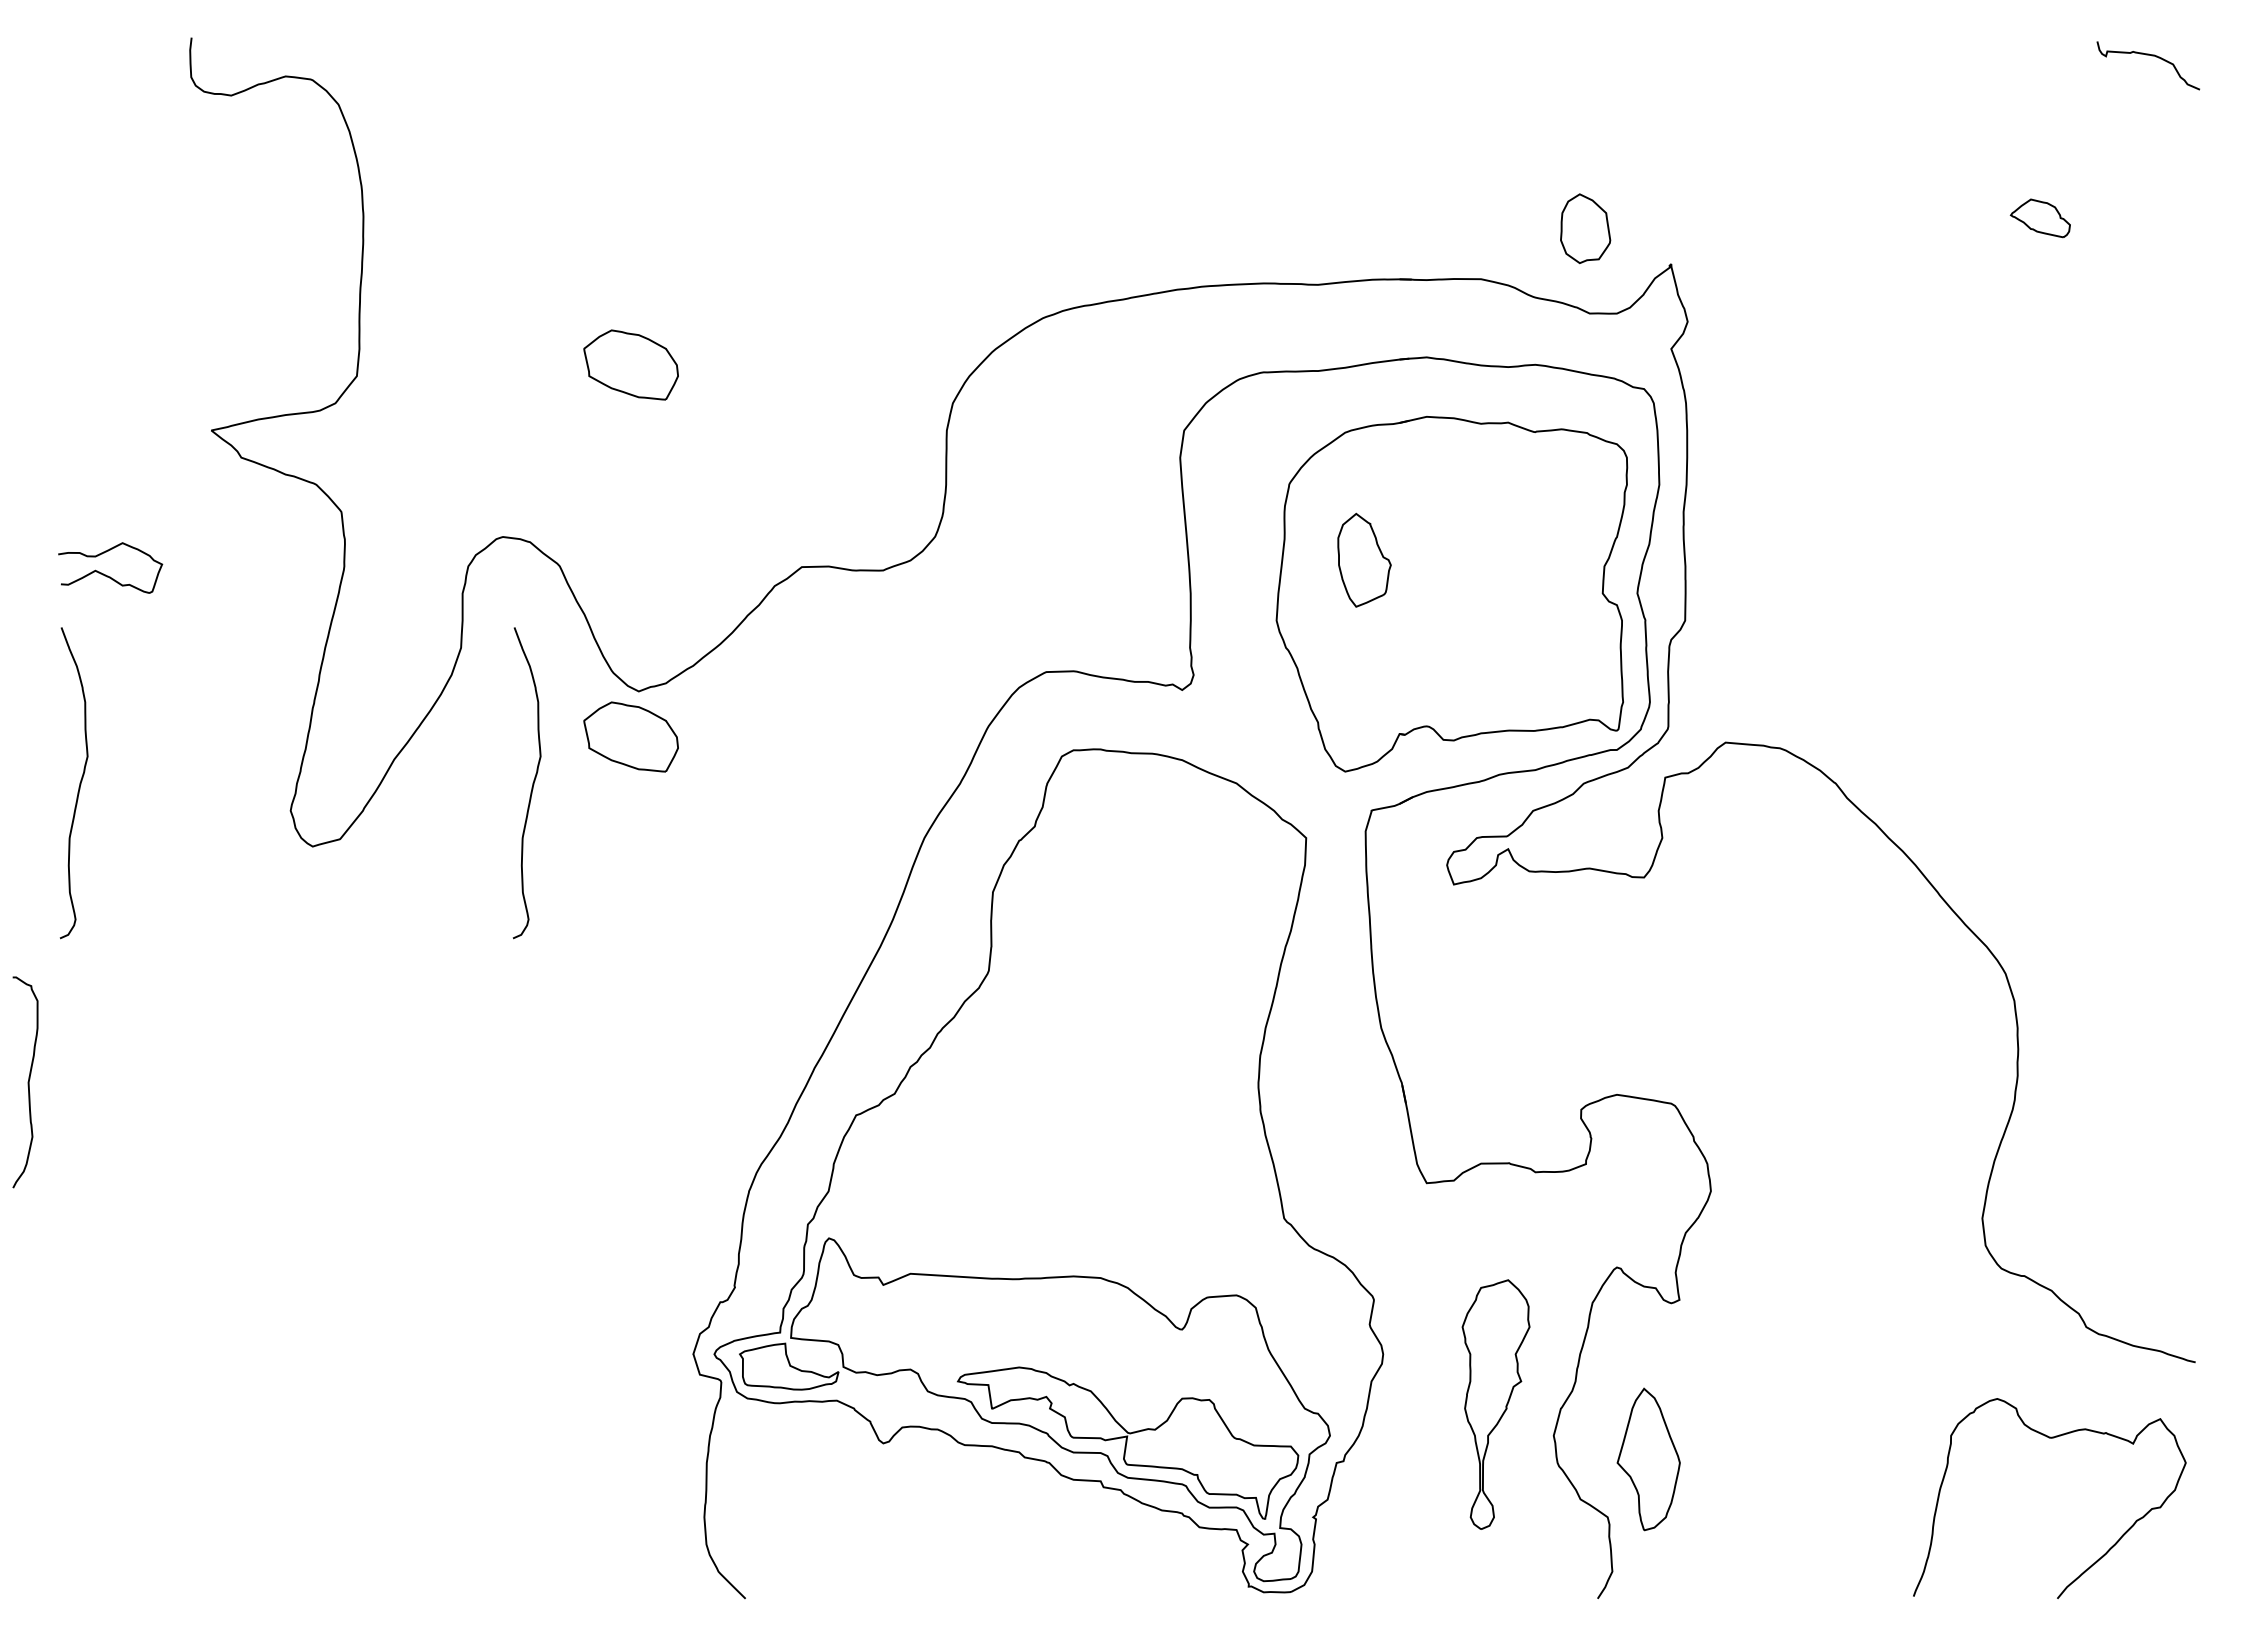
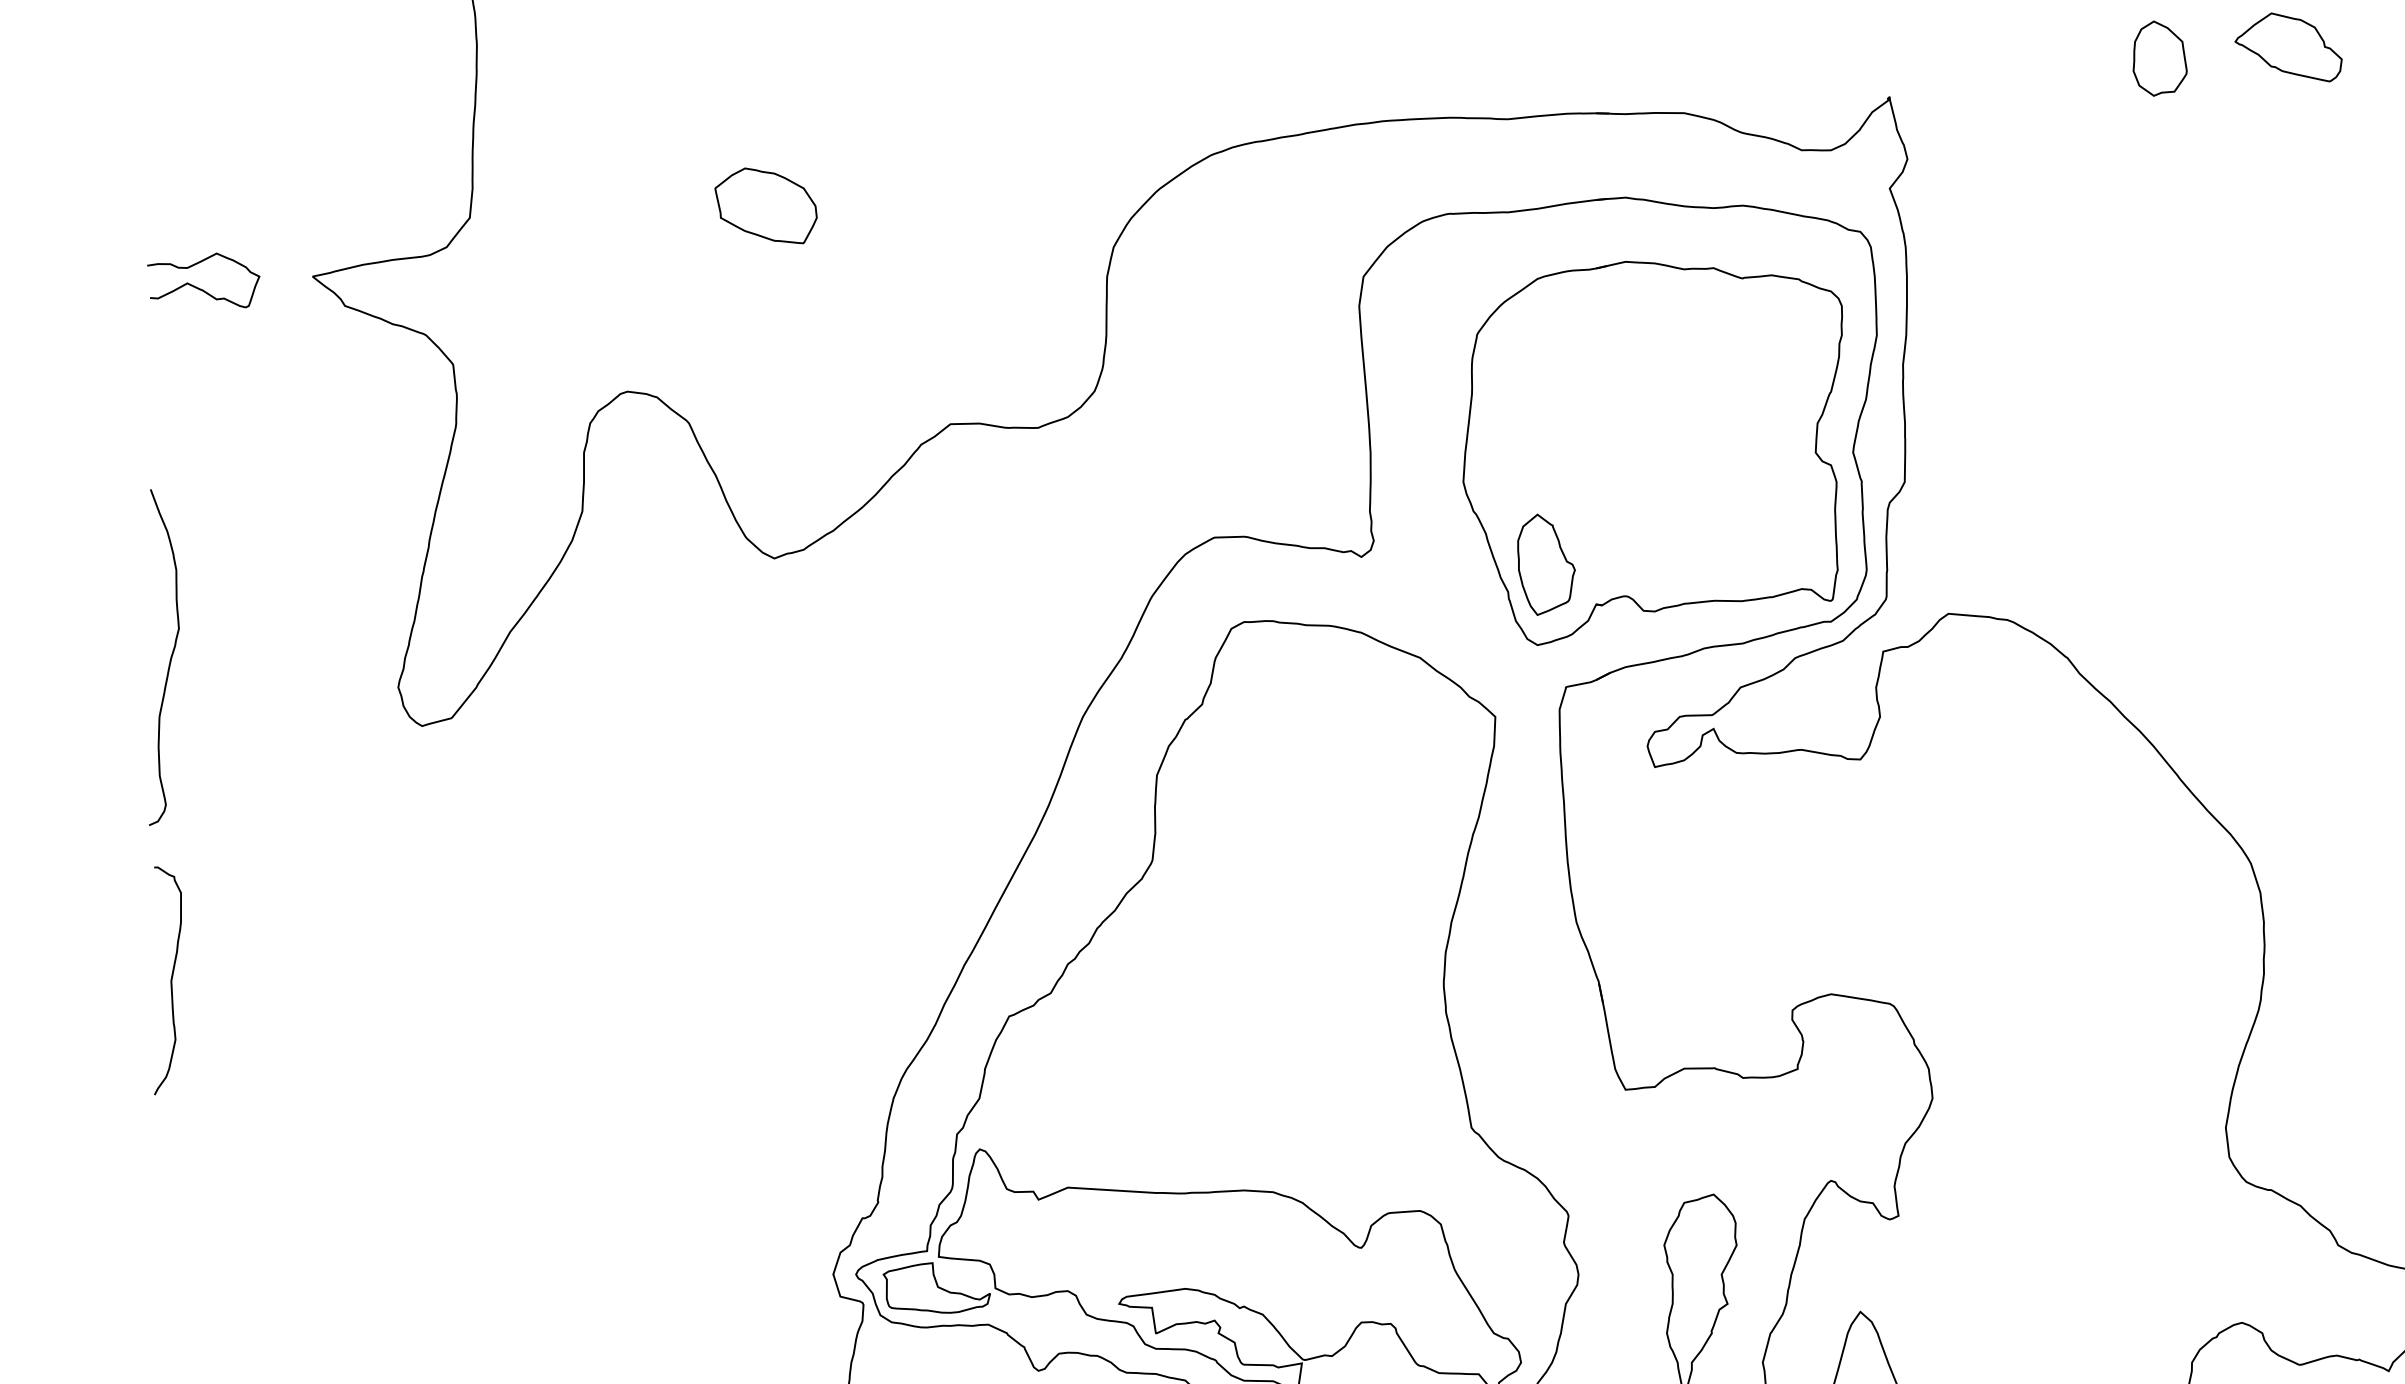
part: (2040, 218) -> (2288, 47), size x1.67
part: (1585, 228) -> (2160, 58), moved
part: (1364, 559) -> (1546, 563), moved
curve: (108, 575) -> (201, 288), moved
part: (630, 736) -> (765, 607), removed
curve: (532, 783) -> (659, 657), removed
curve: (27, 1082) -> (170, 980), moved

